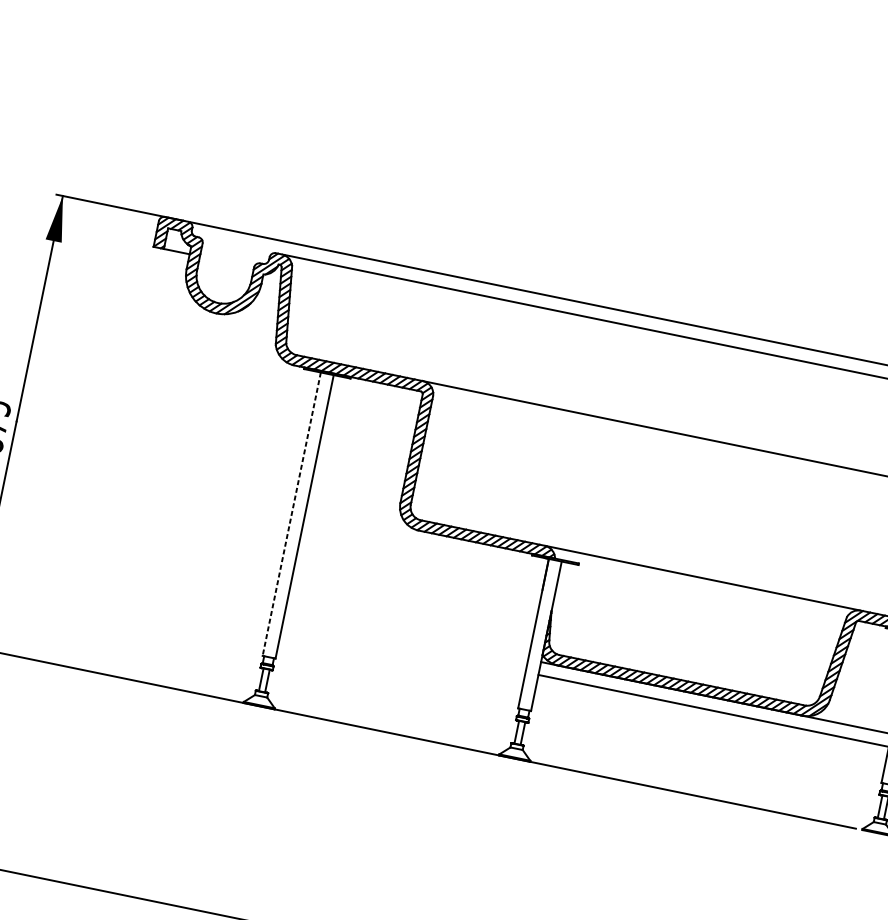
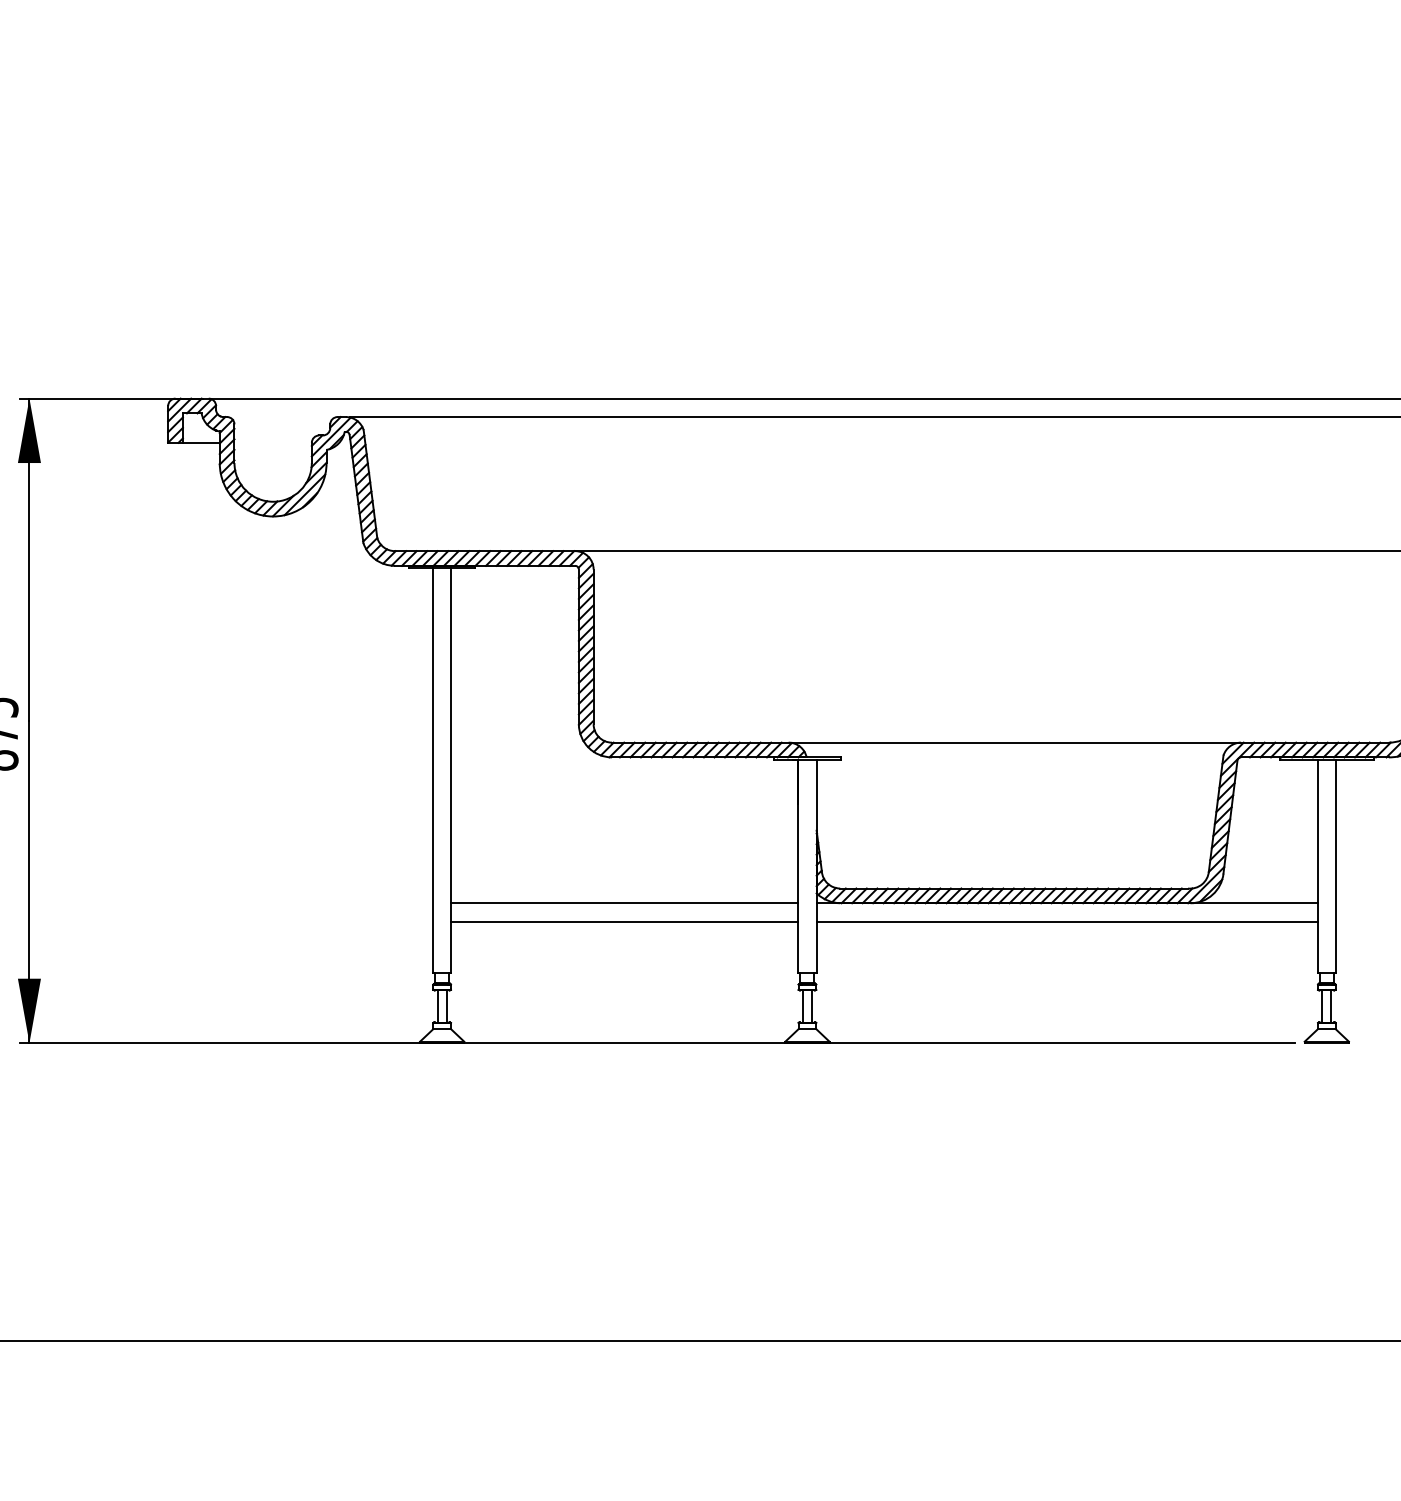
line: (291, 514) -> (432, 770), dashed -> solid
line: (406, 634) -> (624, 903), added
line: (404, 647) -> (624, 921), added

